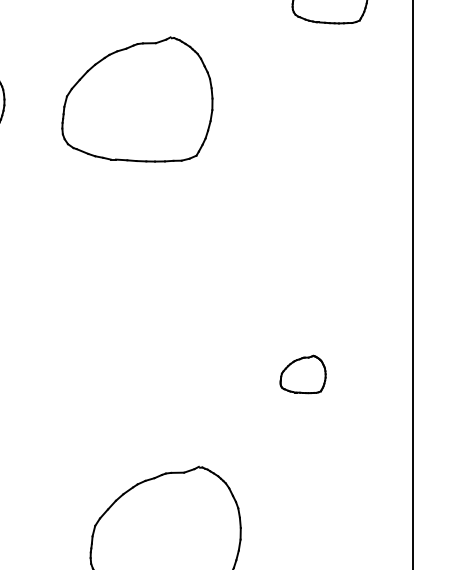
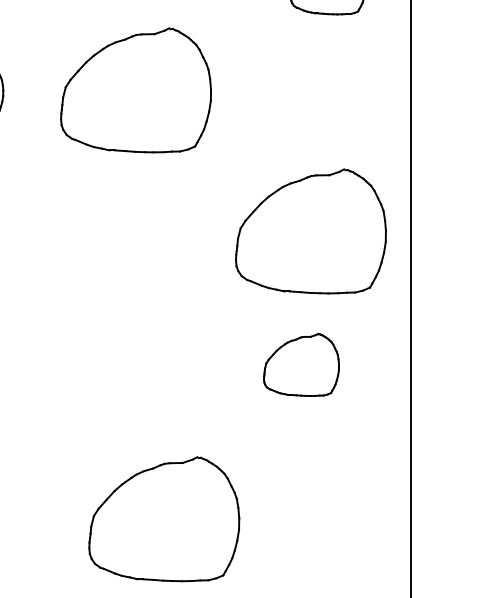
part: (312, 240) -> (310, 231), added
part: (303, 374) -> (301, 364), size x1.67

